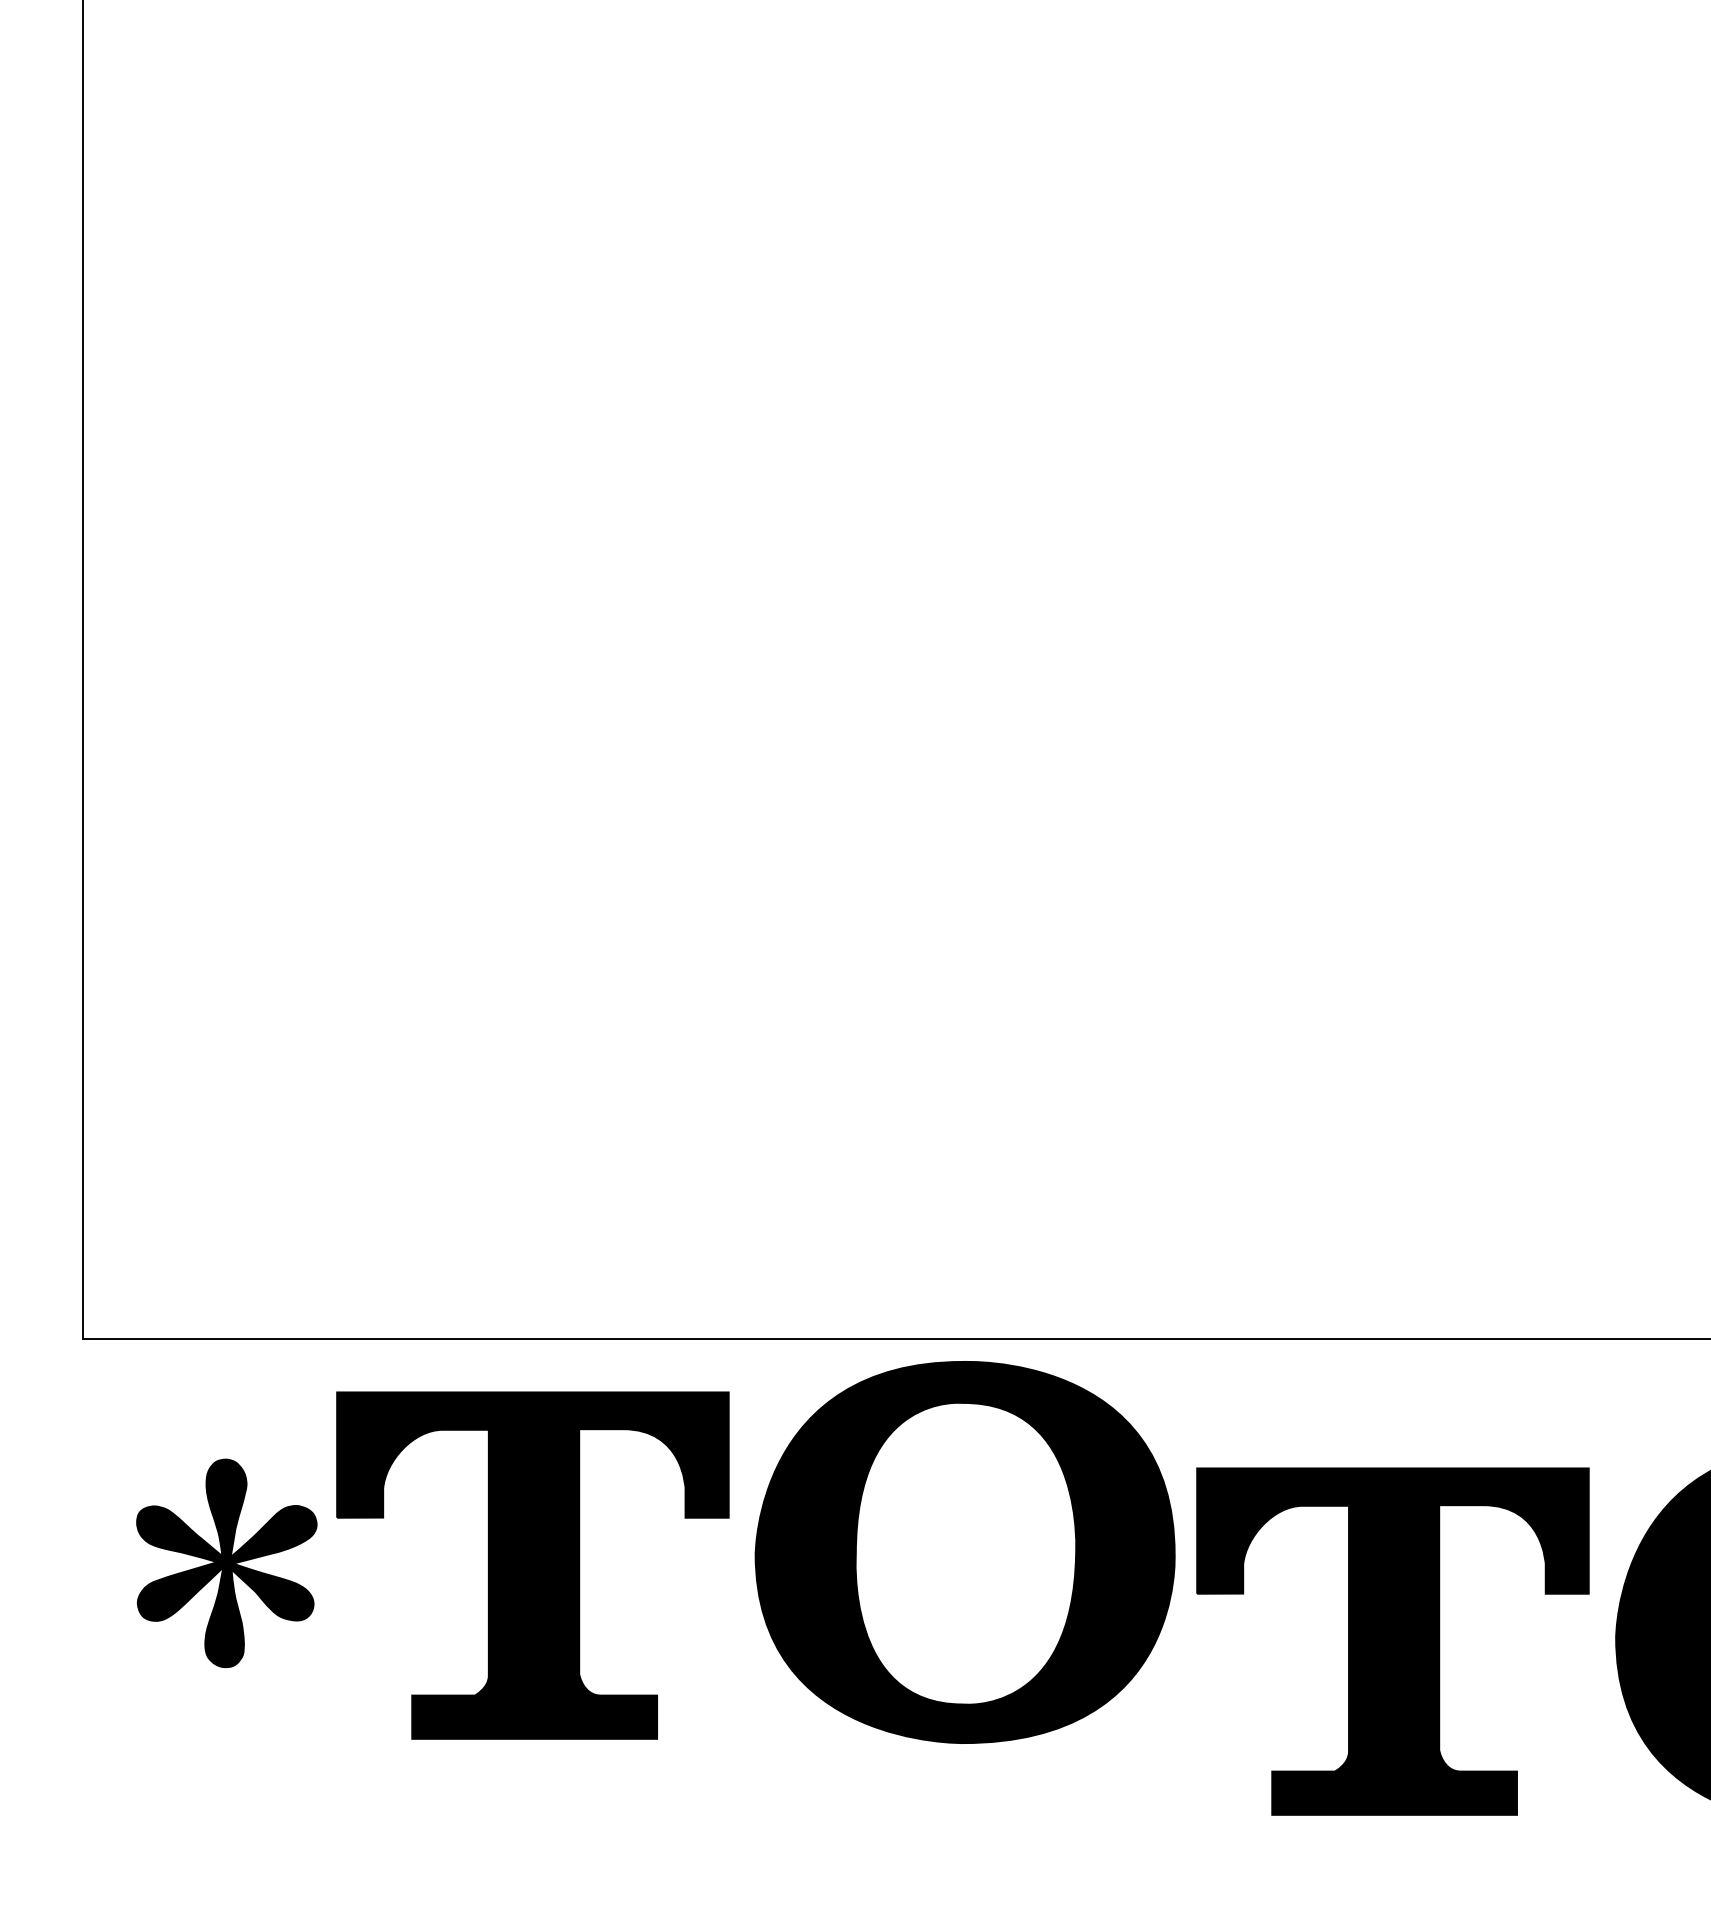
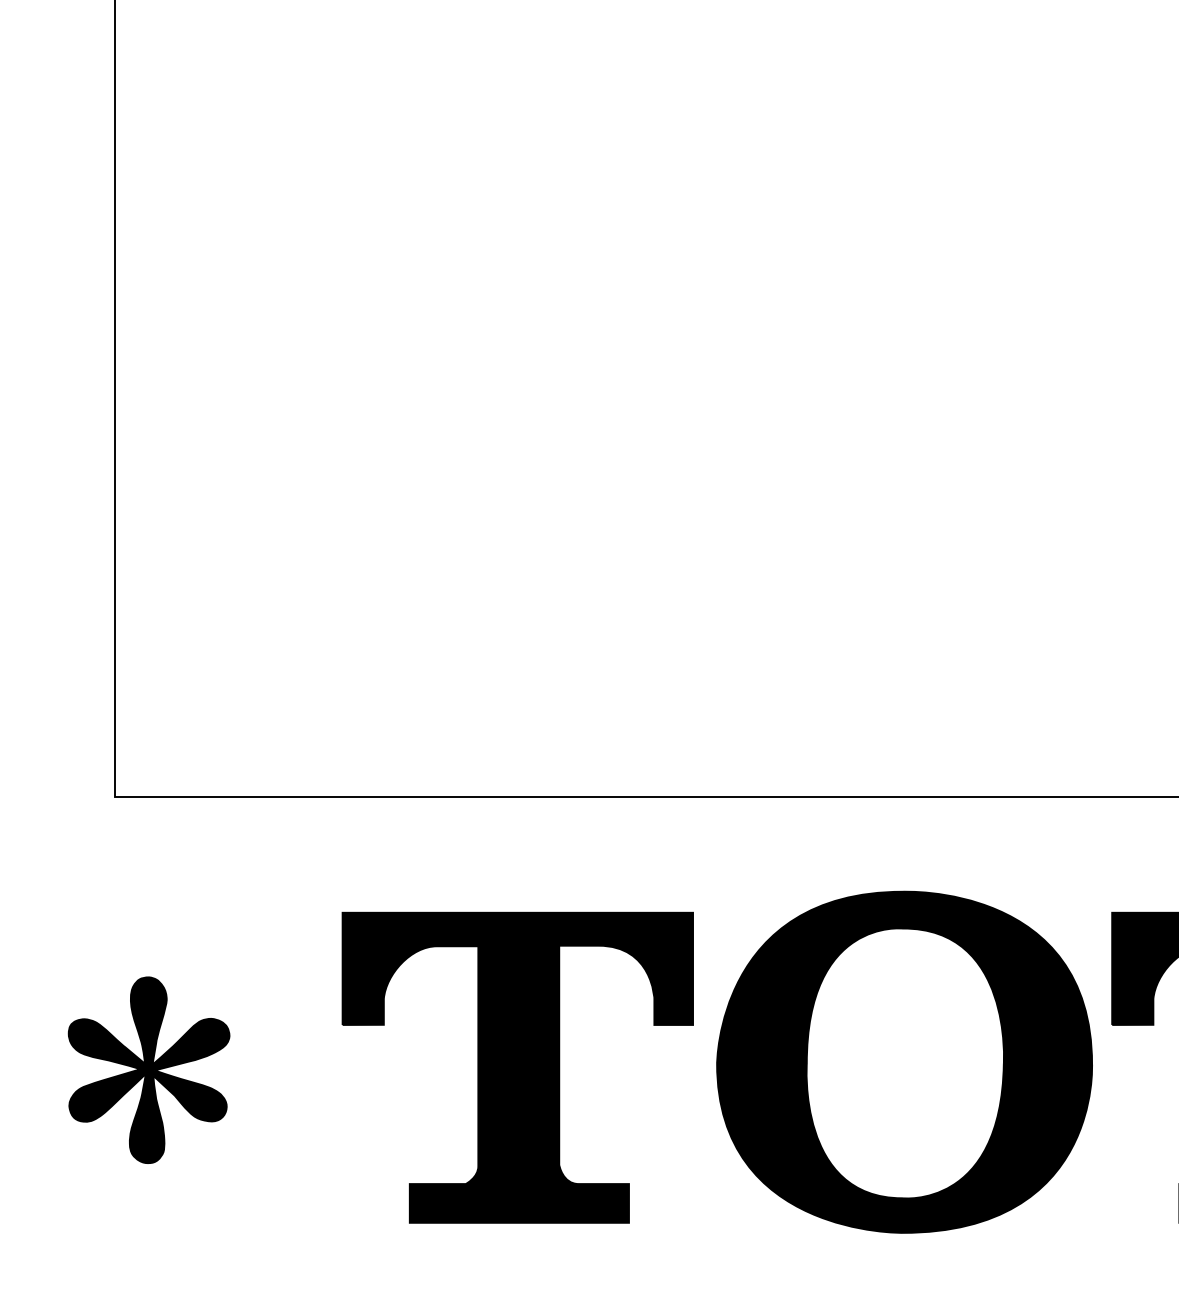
part: (964, 1552) -> (903, 1062), moved
part: (226, 1563) -> (148, 1070), moved
part: (532, 1565) -> (517, 1067), moved

